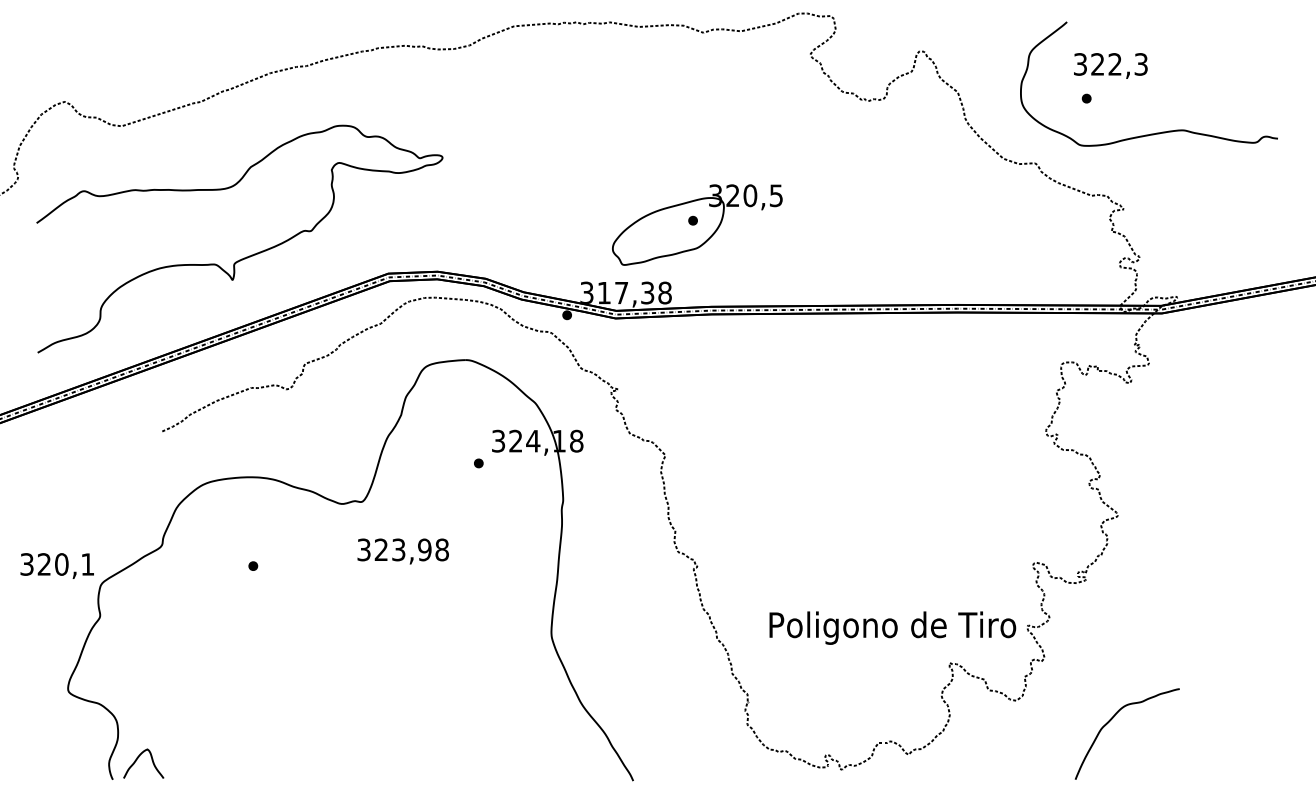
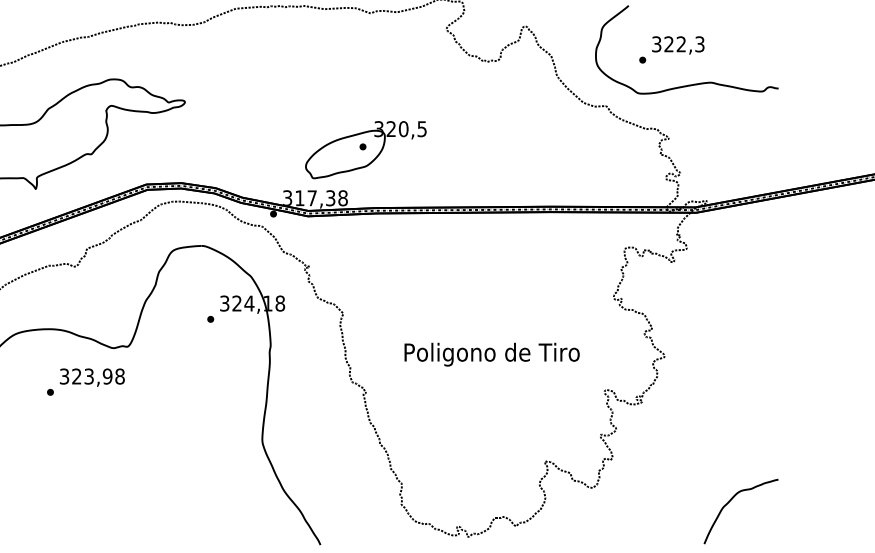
text: (1110, 65) -> (678, 45), moved
text: (402, 551) -> (91, 377), moved
text: (892, 627) -> (491, 354), moved
curve: (1112, 719) -> (730, 501), moved

